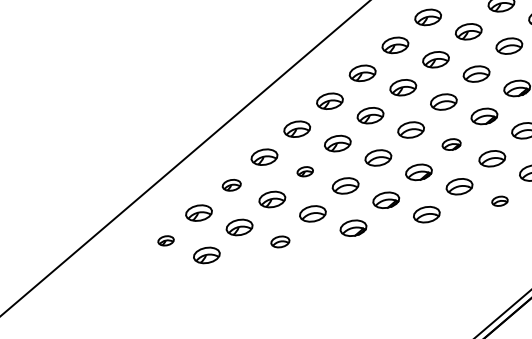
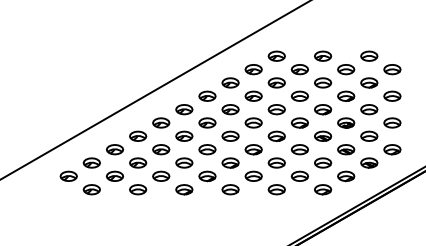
part: (451, 144) -> (253, 149), size x1.43
part: (305, 171) -> (161, 149), size x1.67
part: (230, 185) -> (114, 149), size x1.43
part: (499, 200) -> (276, 189), size x1.67
part: (165, 239) -> (68, 175), size x1.67
part: (280, 241) -> (138, 189), size x1.43

